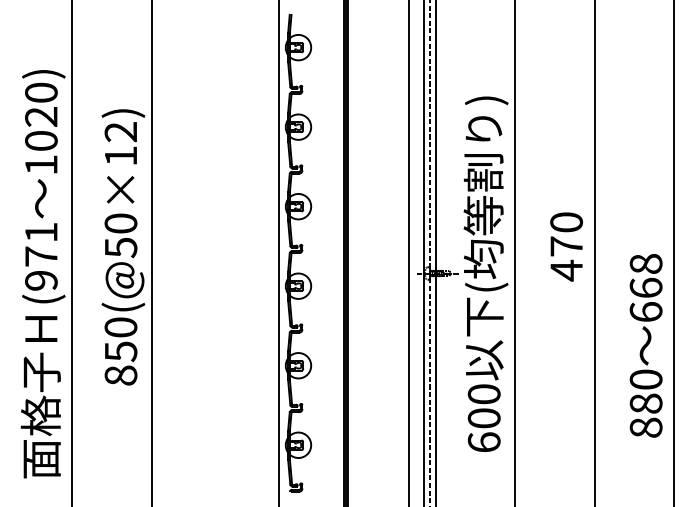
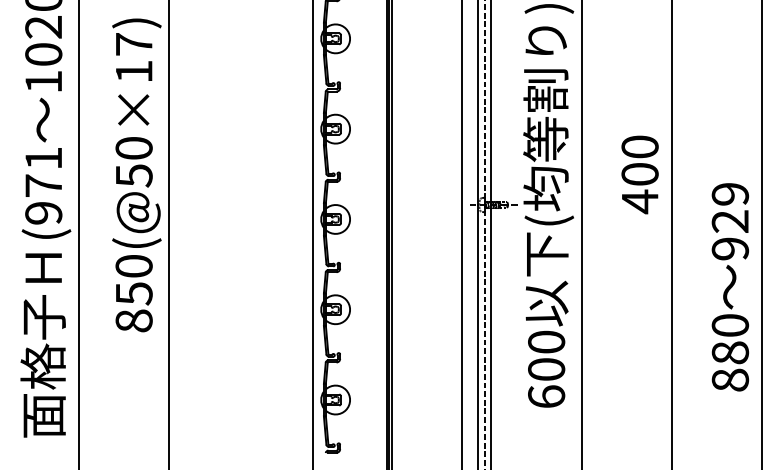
text: (120, 132) -> (133, 44), 850(@50×12) -> 850(@50×17)
text: (566, 246) -> (639, 174), 470 -> 400
text: (645, 288) -> (729, 222), 668 -> 929

